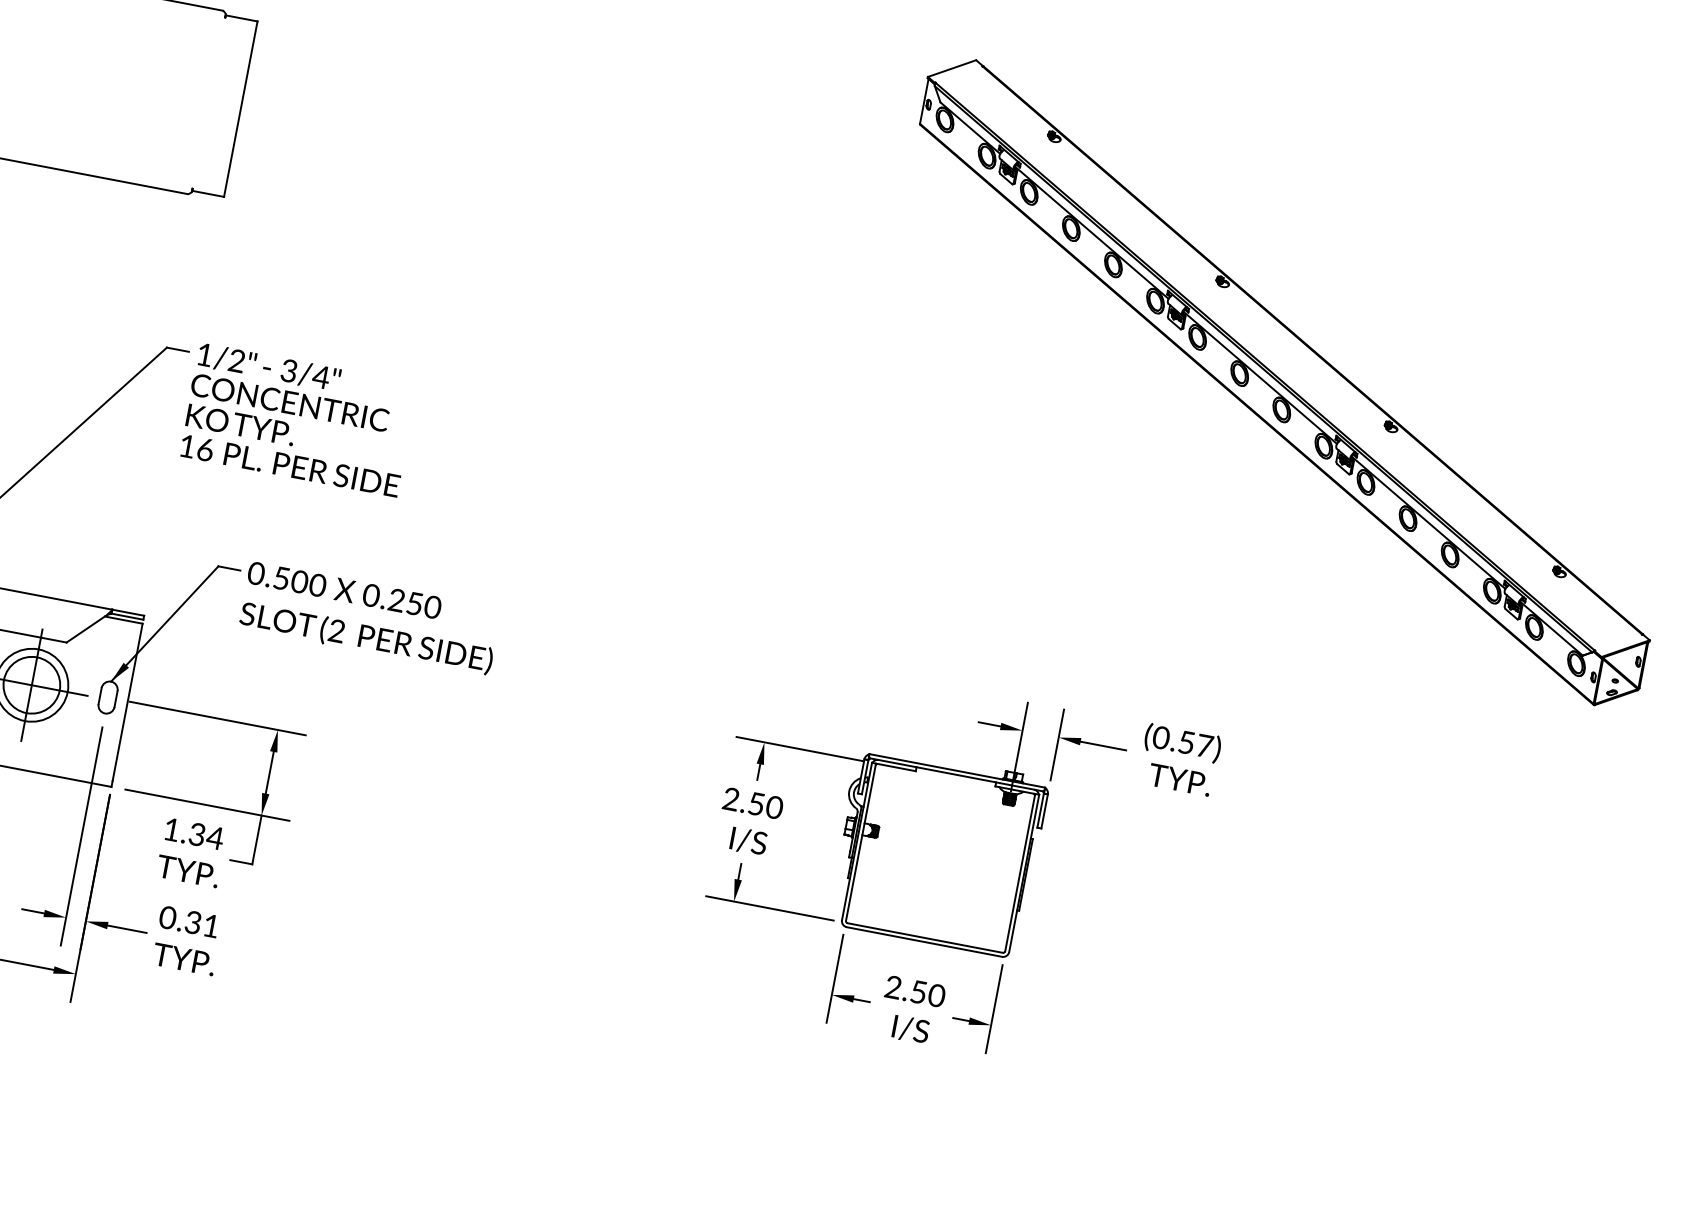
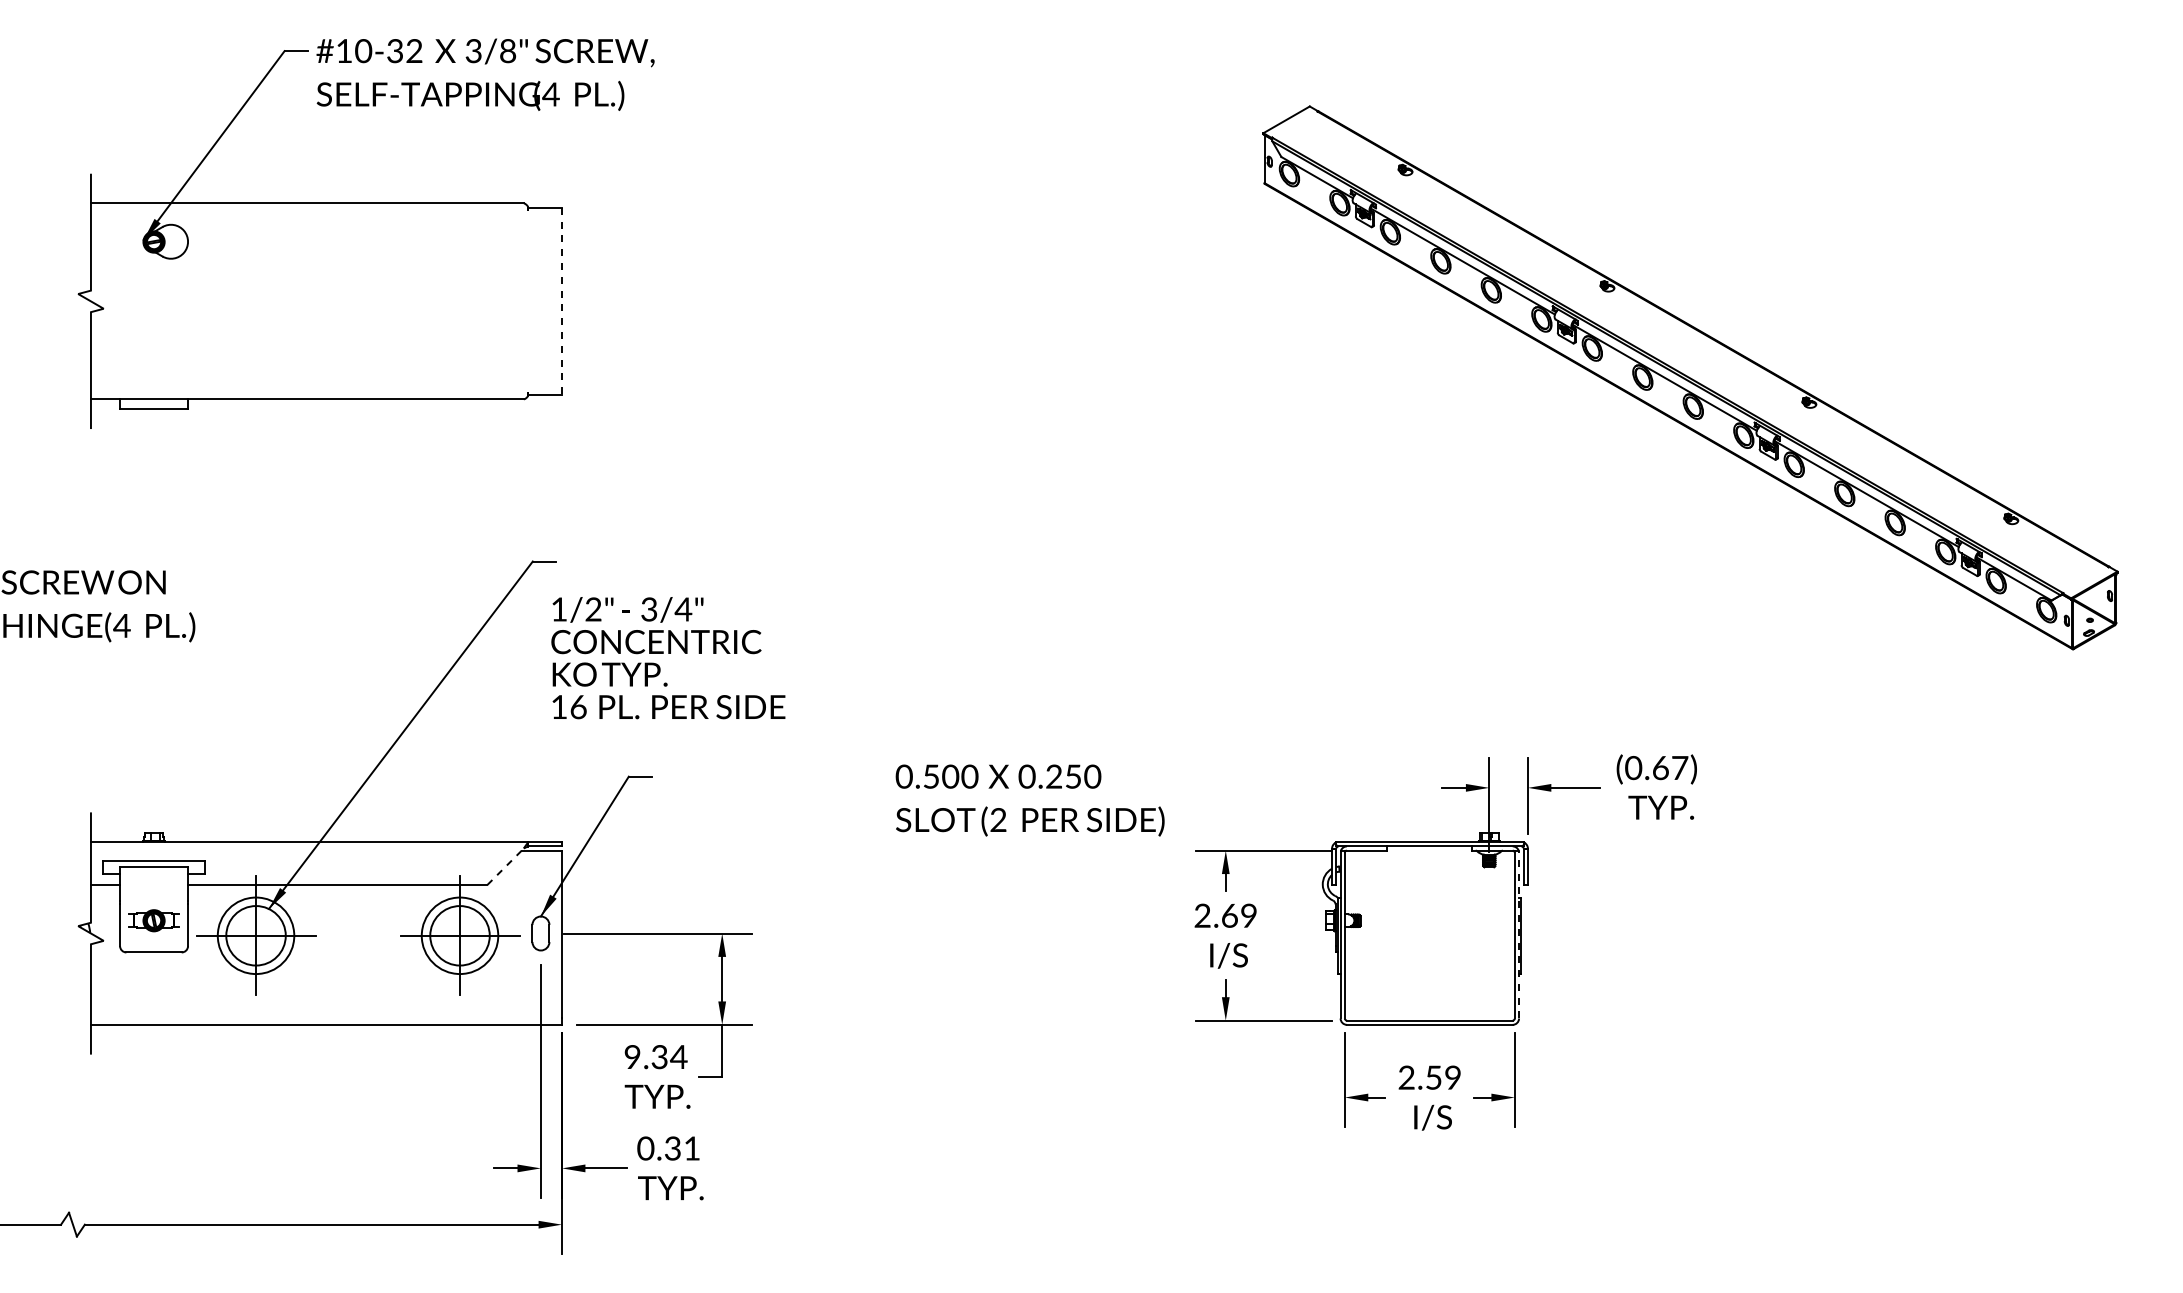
line: (241, 109) -> (562, 301), solid -> dashed
text: (298, 420) -> (668, 658), moved
text: (369, 618) -> (1029, 800), moved
line: (86, 628) -> (505, 866), solid -> dashed
text: (1186, 743) -> (1660, 768), (0.57) -> (0.67)
text: (765, 805) -> (1239, 915), 2.50 -> 2.69
text: (171, 829) -> (632, 1056), 1.34 -> 9.34
line: (1024, 873) -> (1519, 934), solid -> dashed
text: (936, 996) -> (1452, 1078), 2.50 -> 2.59

